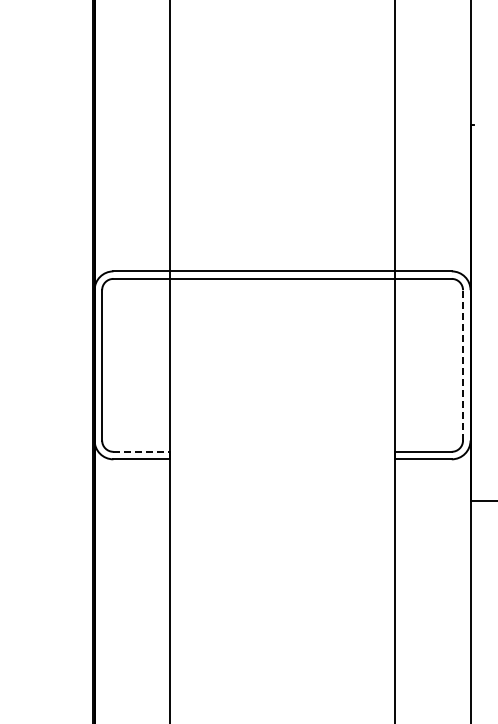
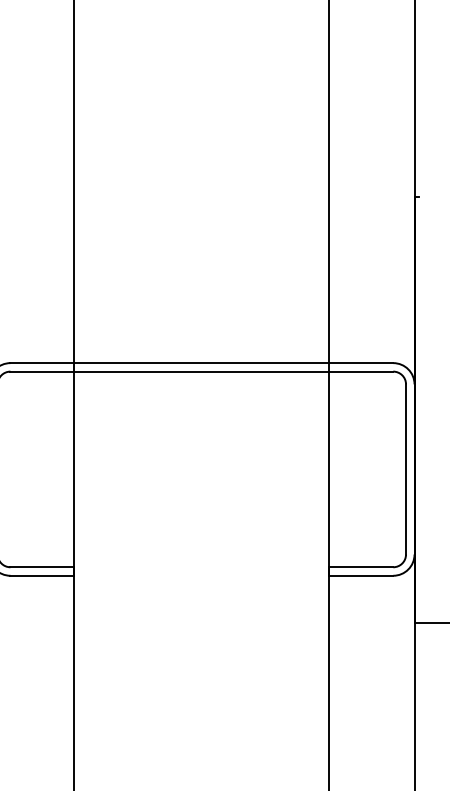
line: (463, 364) -> (406, 468), dashed -> solid
line: (142, 451) -> (43, 566), dashed -> solid

